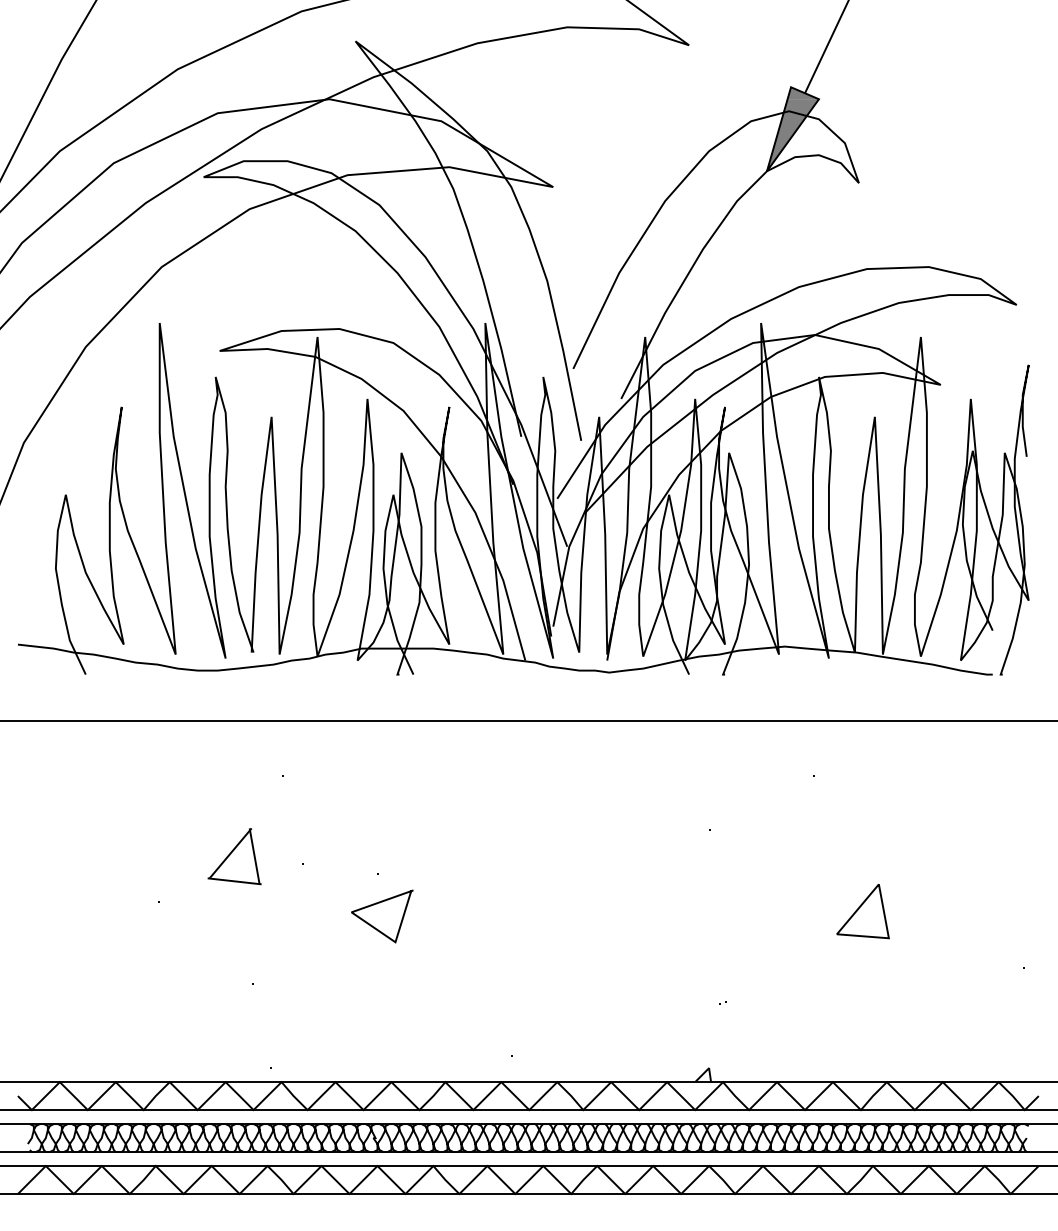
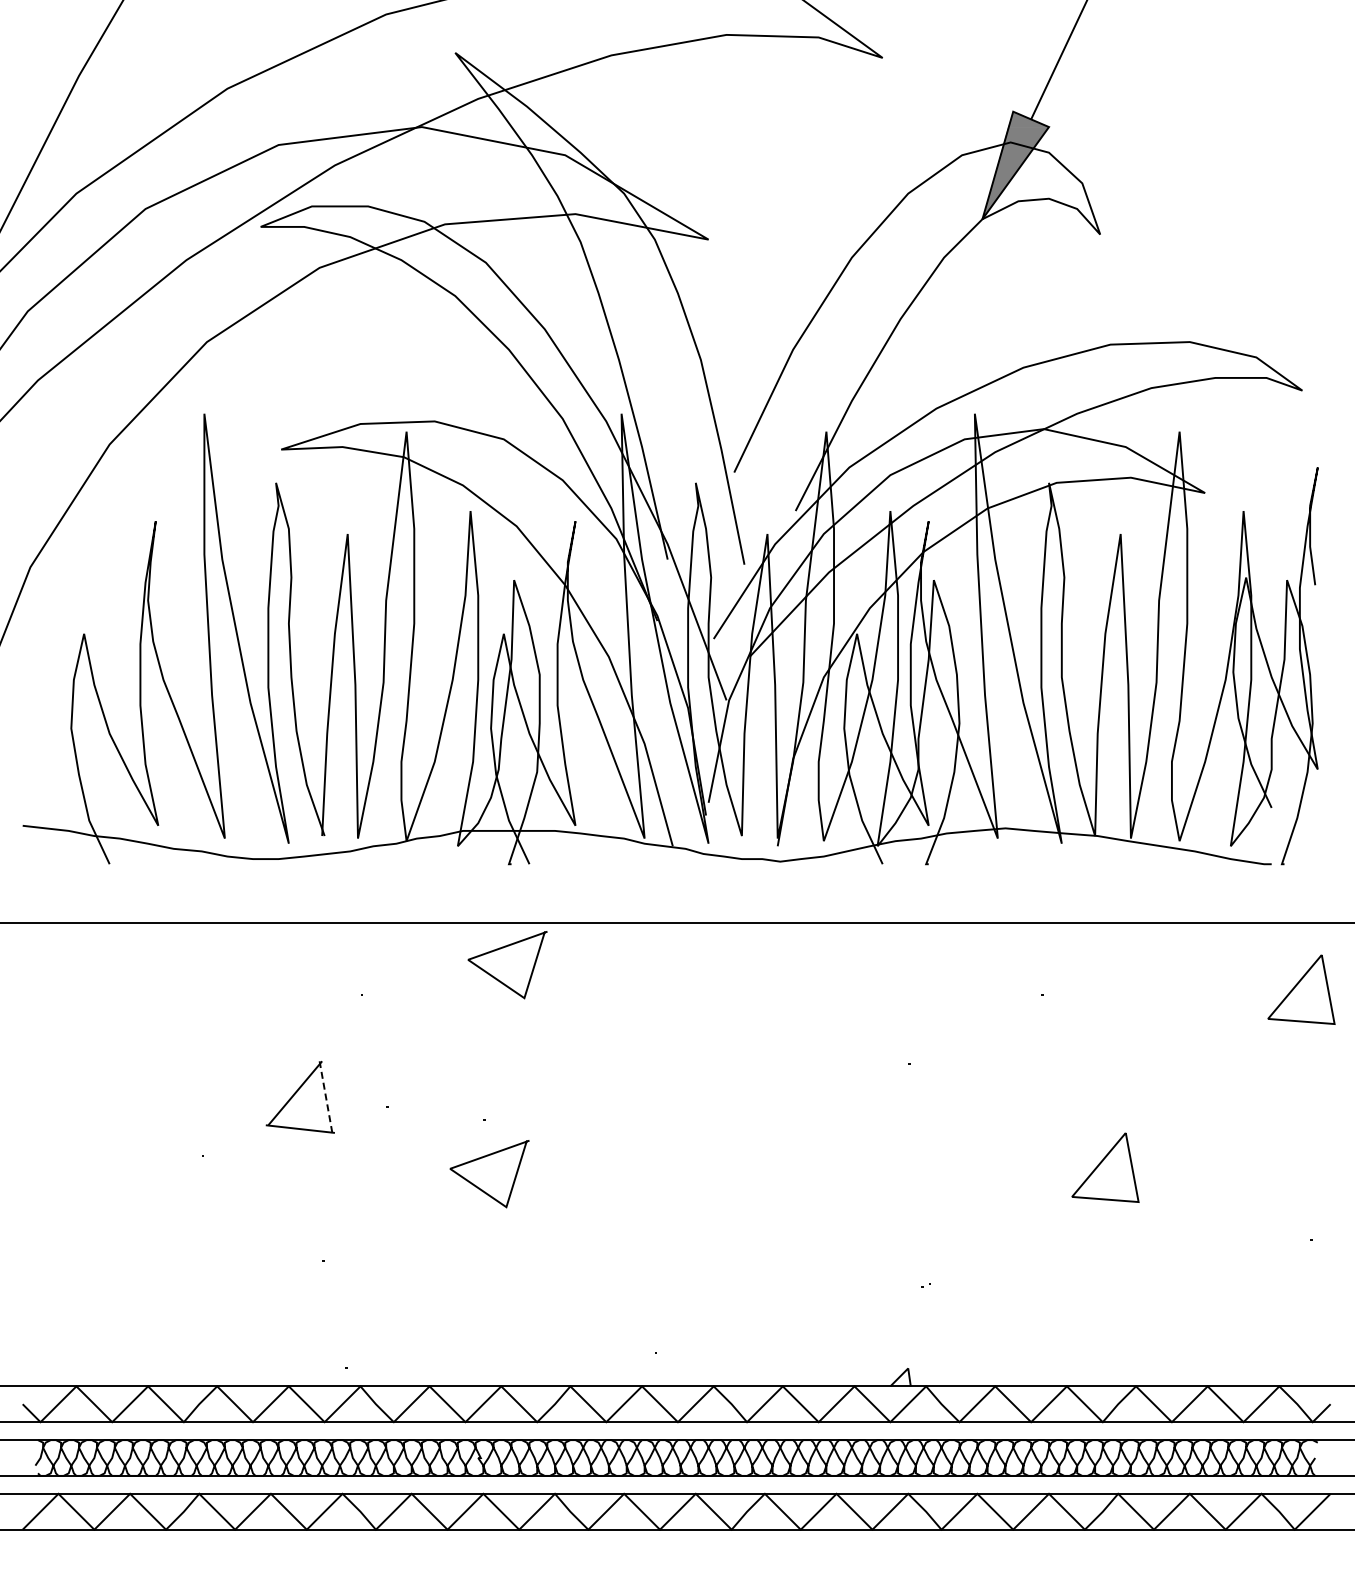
line: (388, 763) -> (497, 978), added
part: (1016, 772) -> (1301, 989), added
line: (254, 855) -> (325, 1096), solid -> dashed

